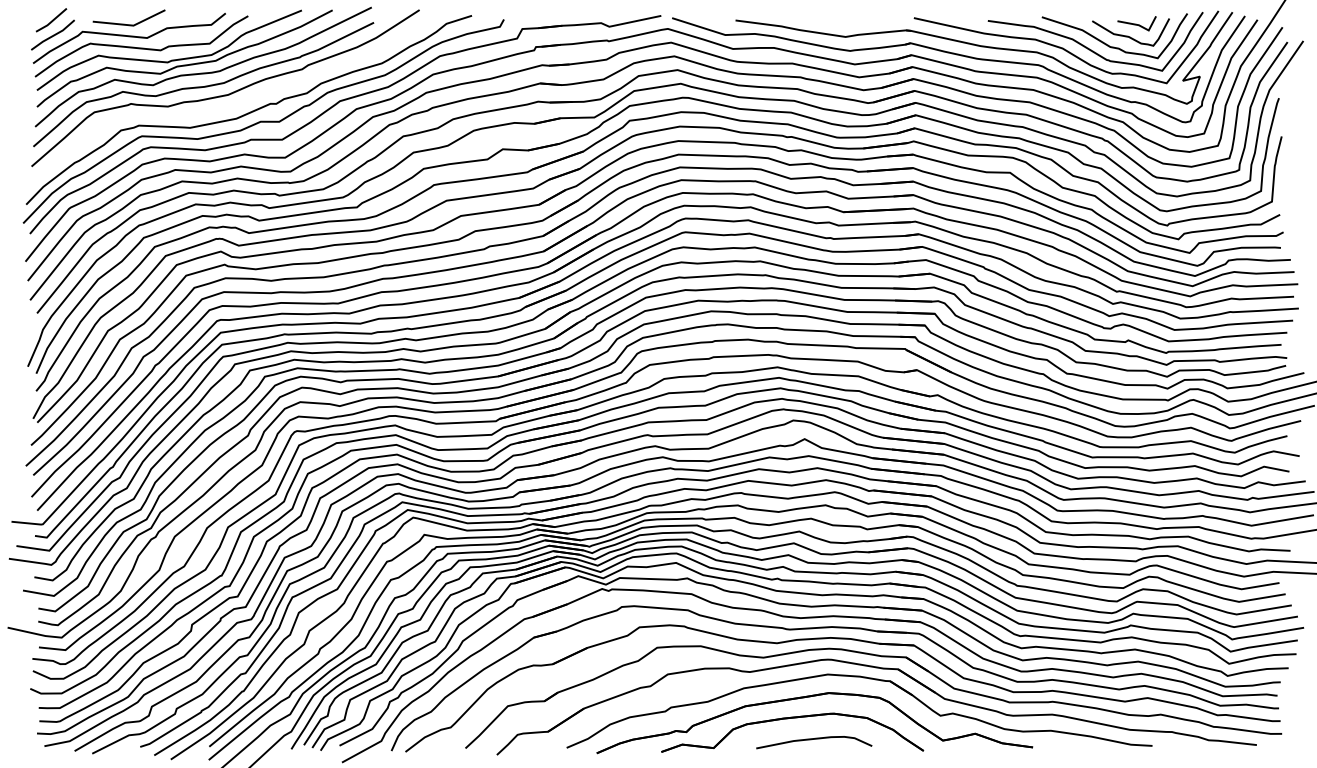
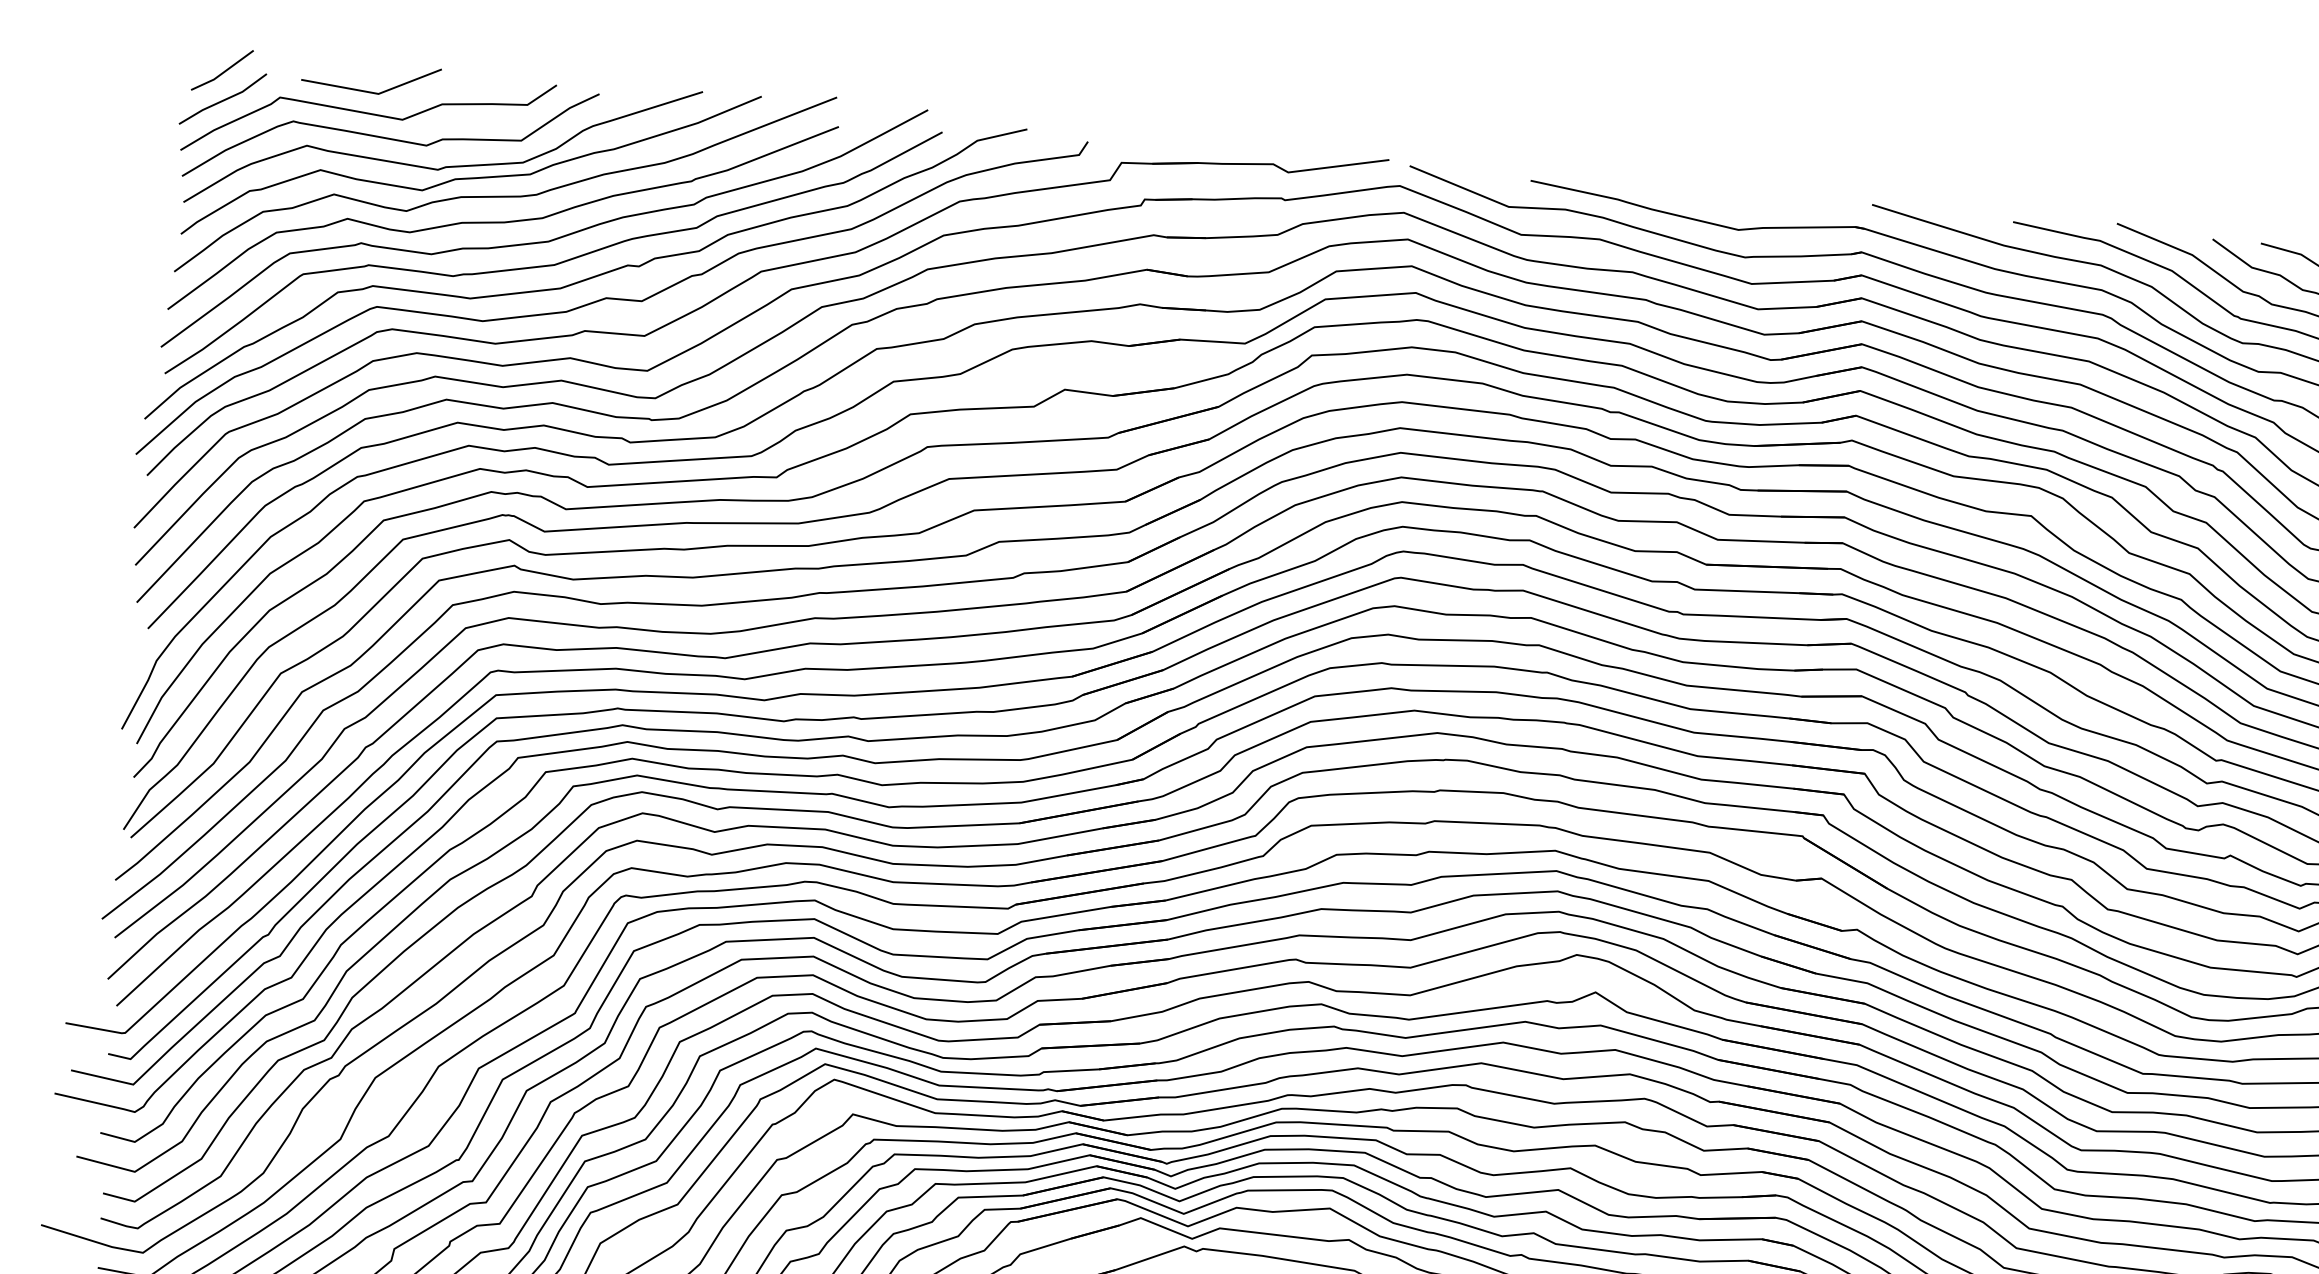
curve: (234, 104) -> (558, 260), added

